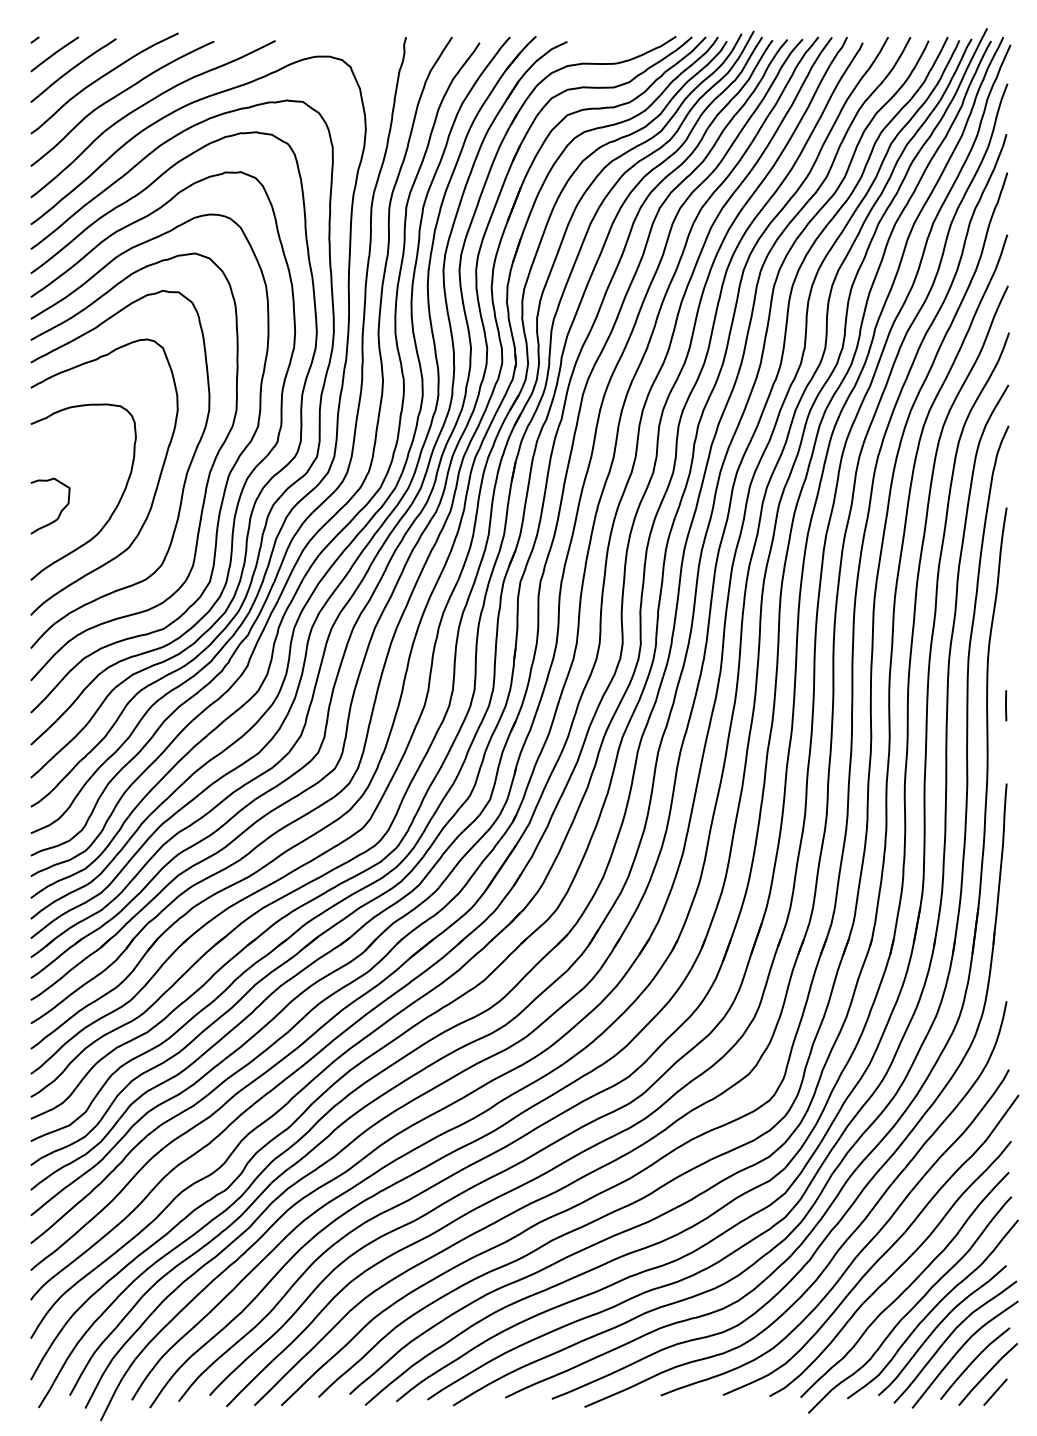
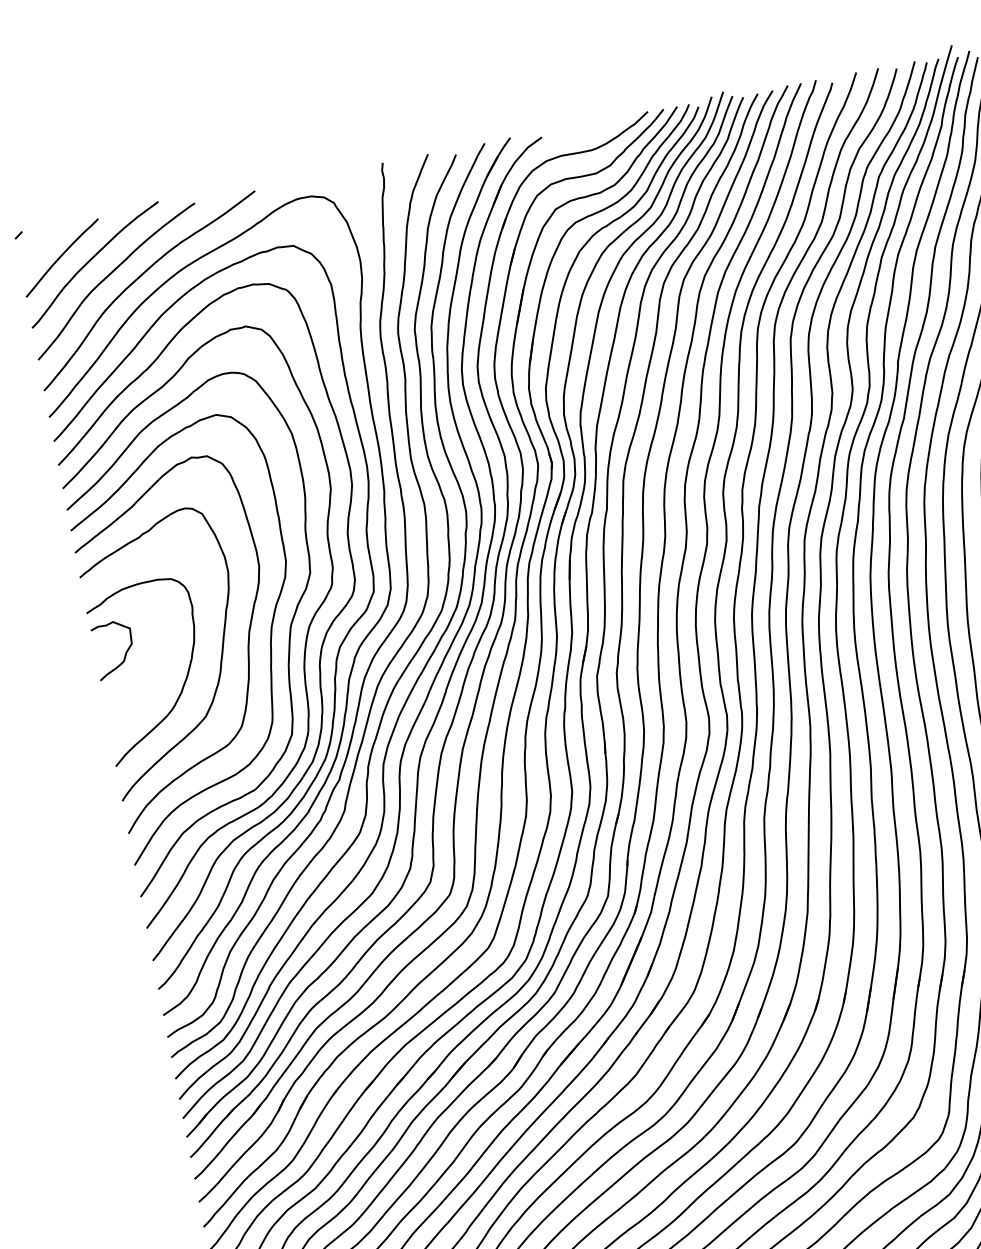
line: (54, 54) -> (40, 245), removed
curve: (60, 511) -> (125, 653), moved

